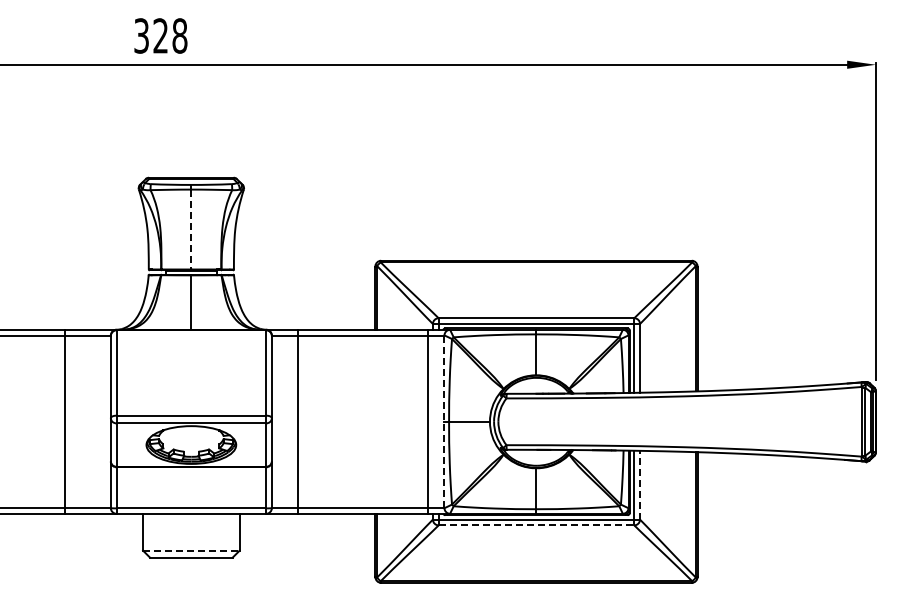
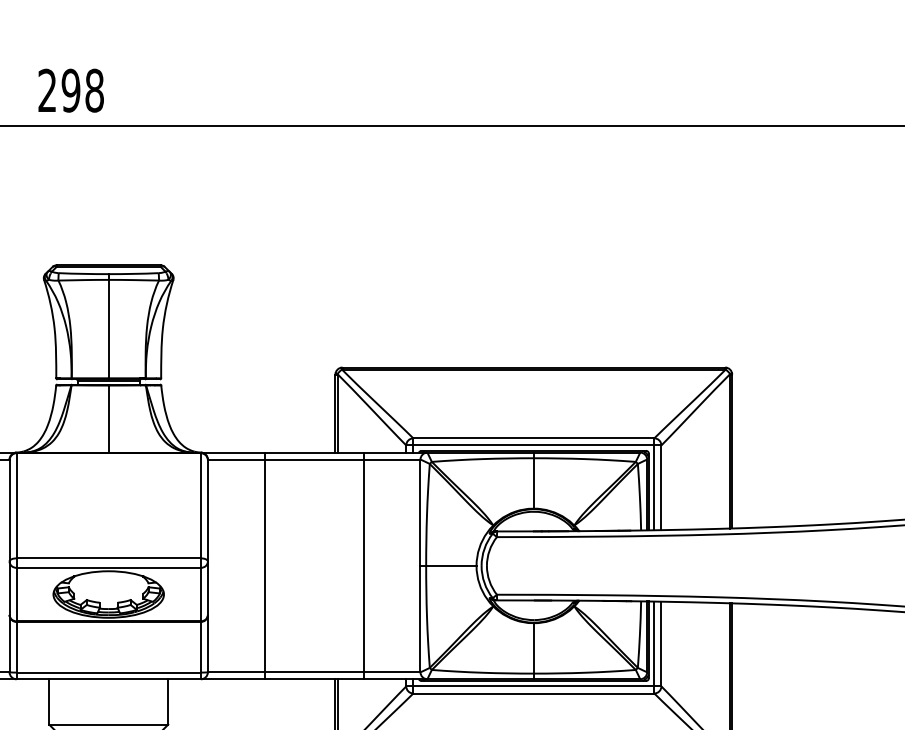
text: (151, 35) -> (59, 90), 328 -> 298
line: (191, 230) -> (108, 330), dashed -> solid
line: (297, 421) -> (264, 565), moved
line: (428, 421) -> (363, 565), moved
line: (444, 422) -> (420, 566), dashed -> solid
line: (640, 484) -> (661, 643), dashed -> solid
line: (536, 525) -> (533, 693), dashed -> solid
line: (191, 550) -> (108, 724), dashed -> solid

